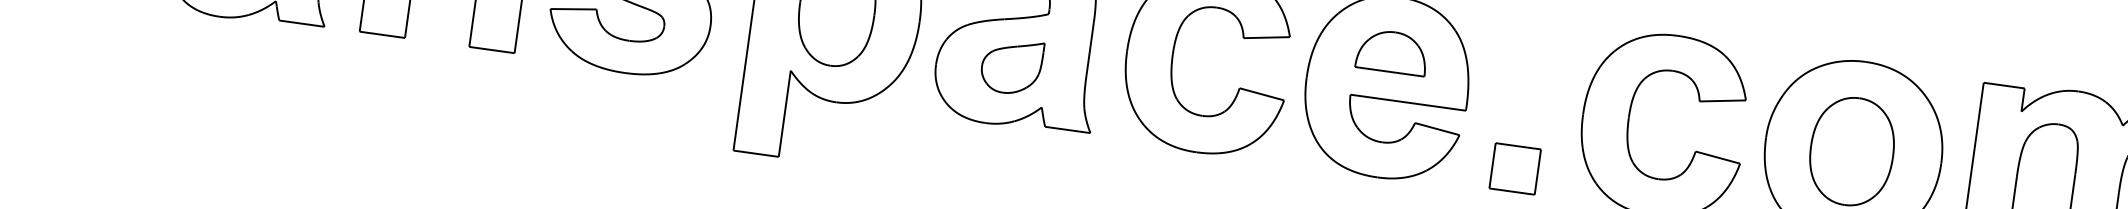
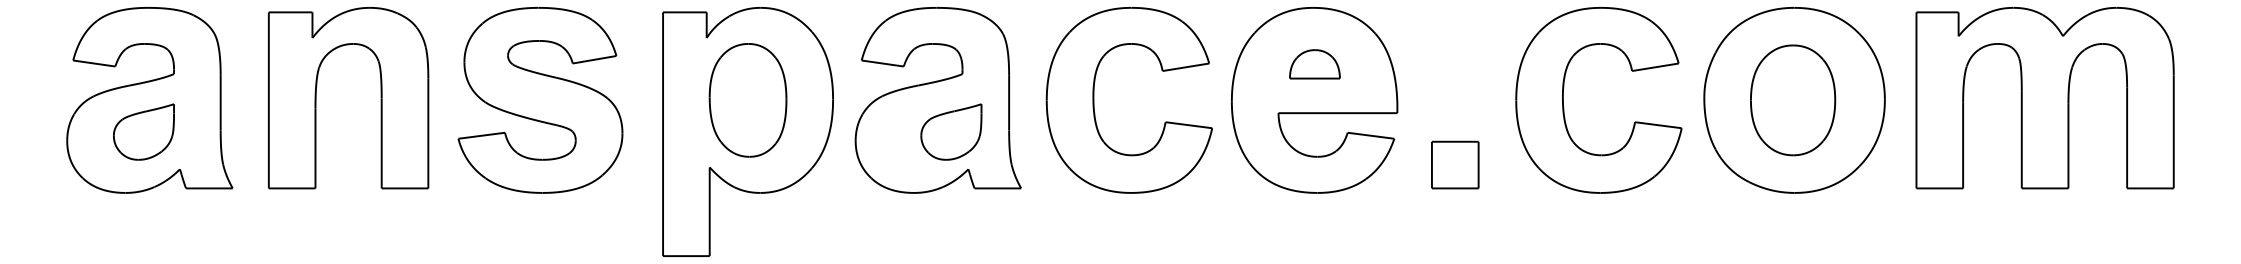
part: (1392, 52) -> (1314, 64), size x0.7
part: (1011, 65) -> (951, 131), moved

